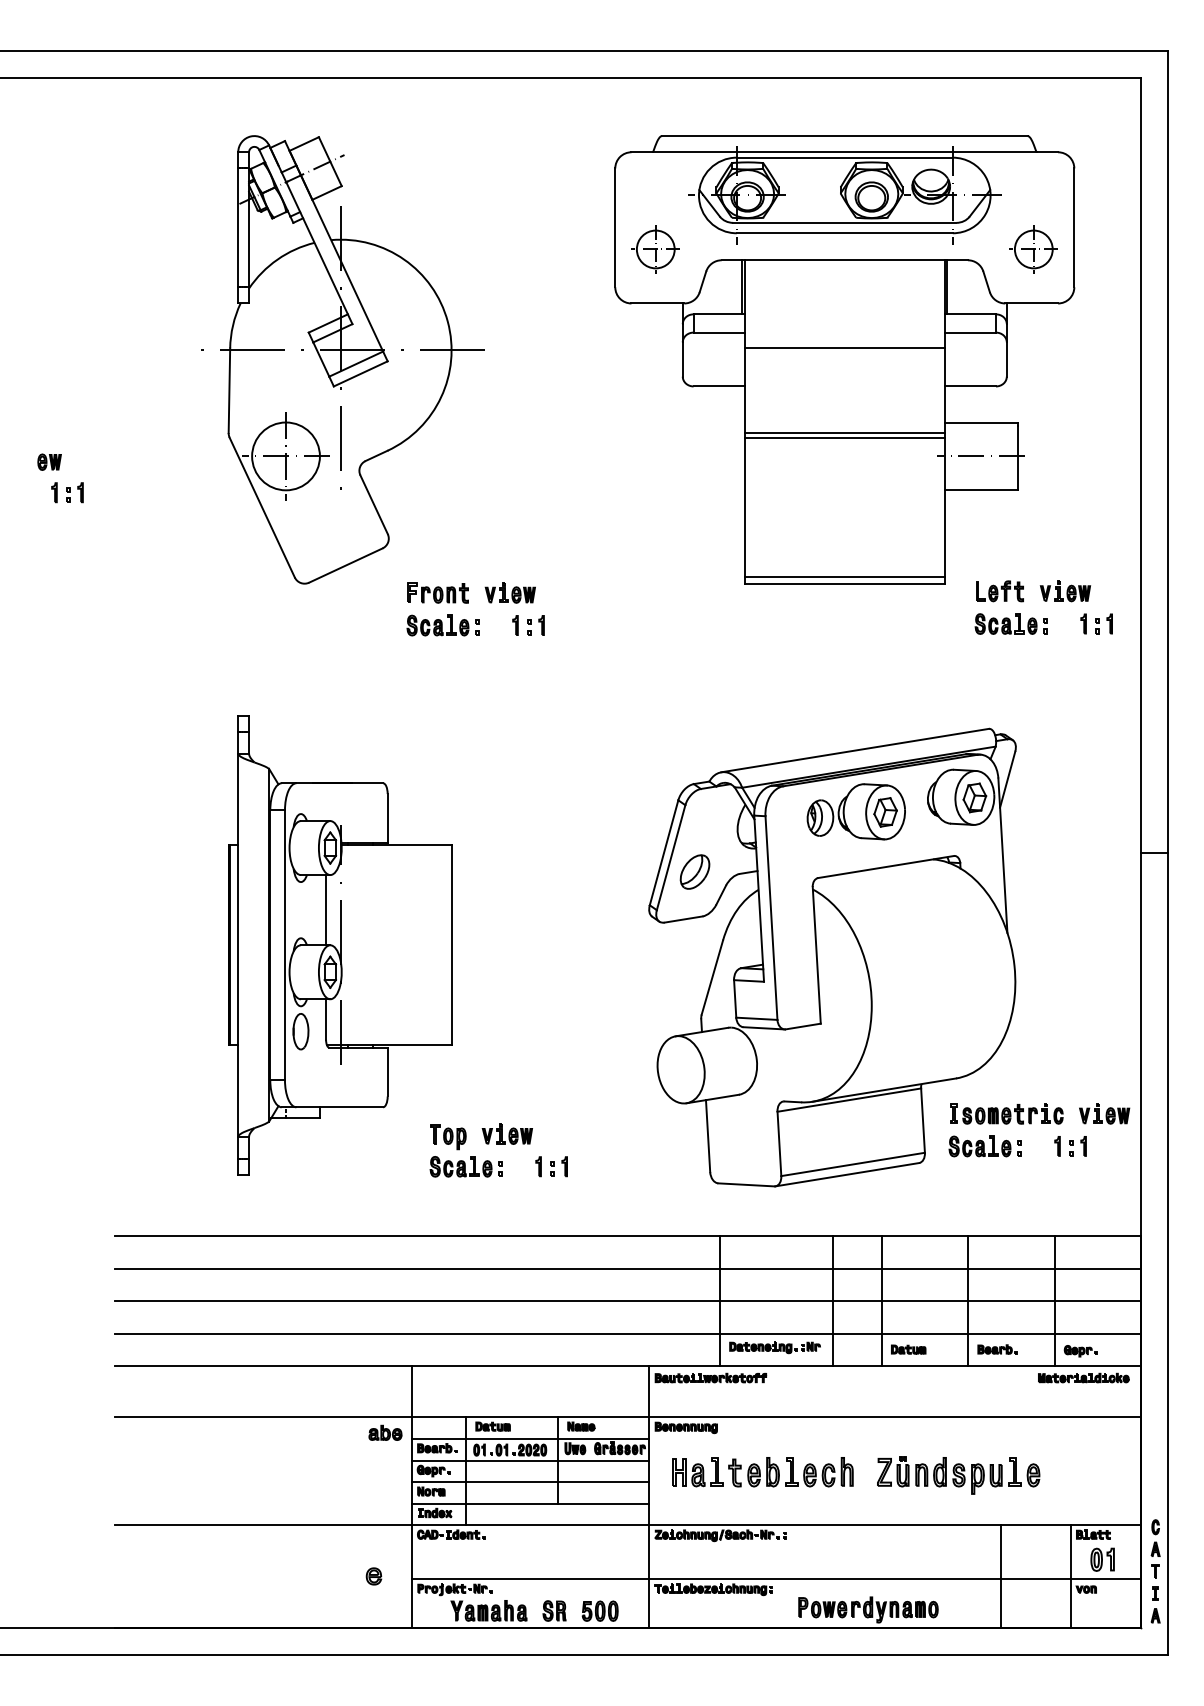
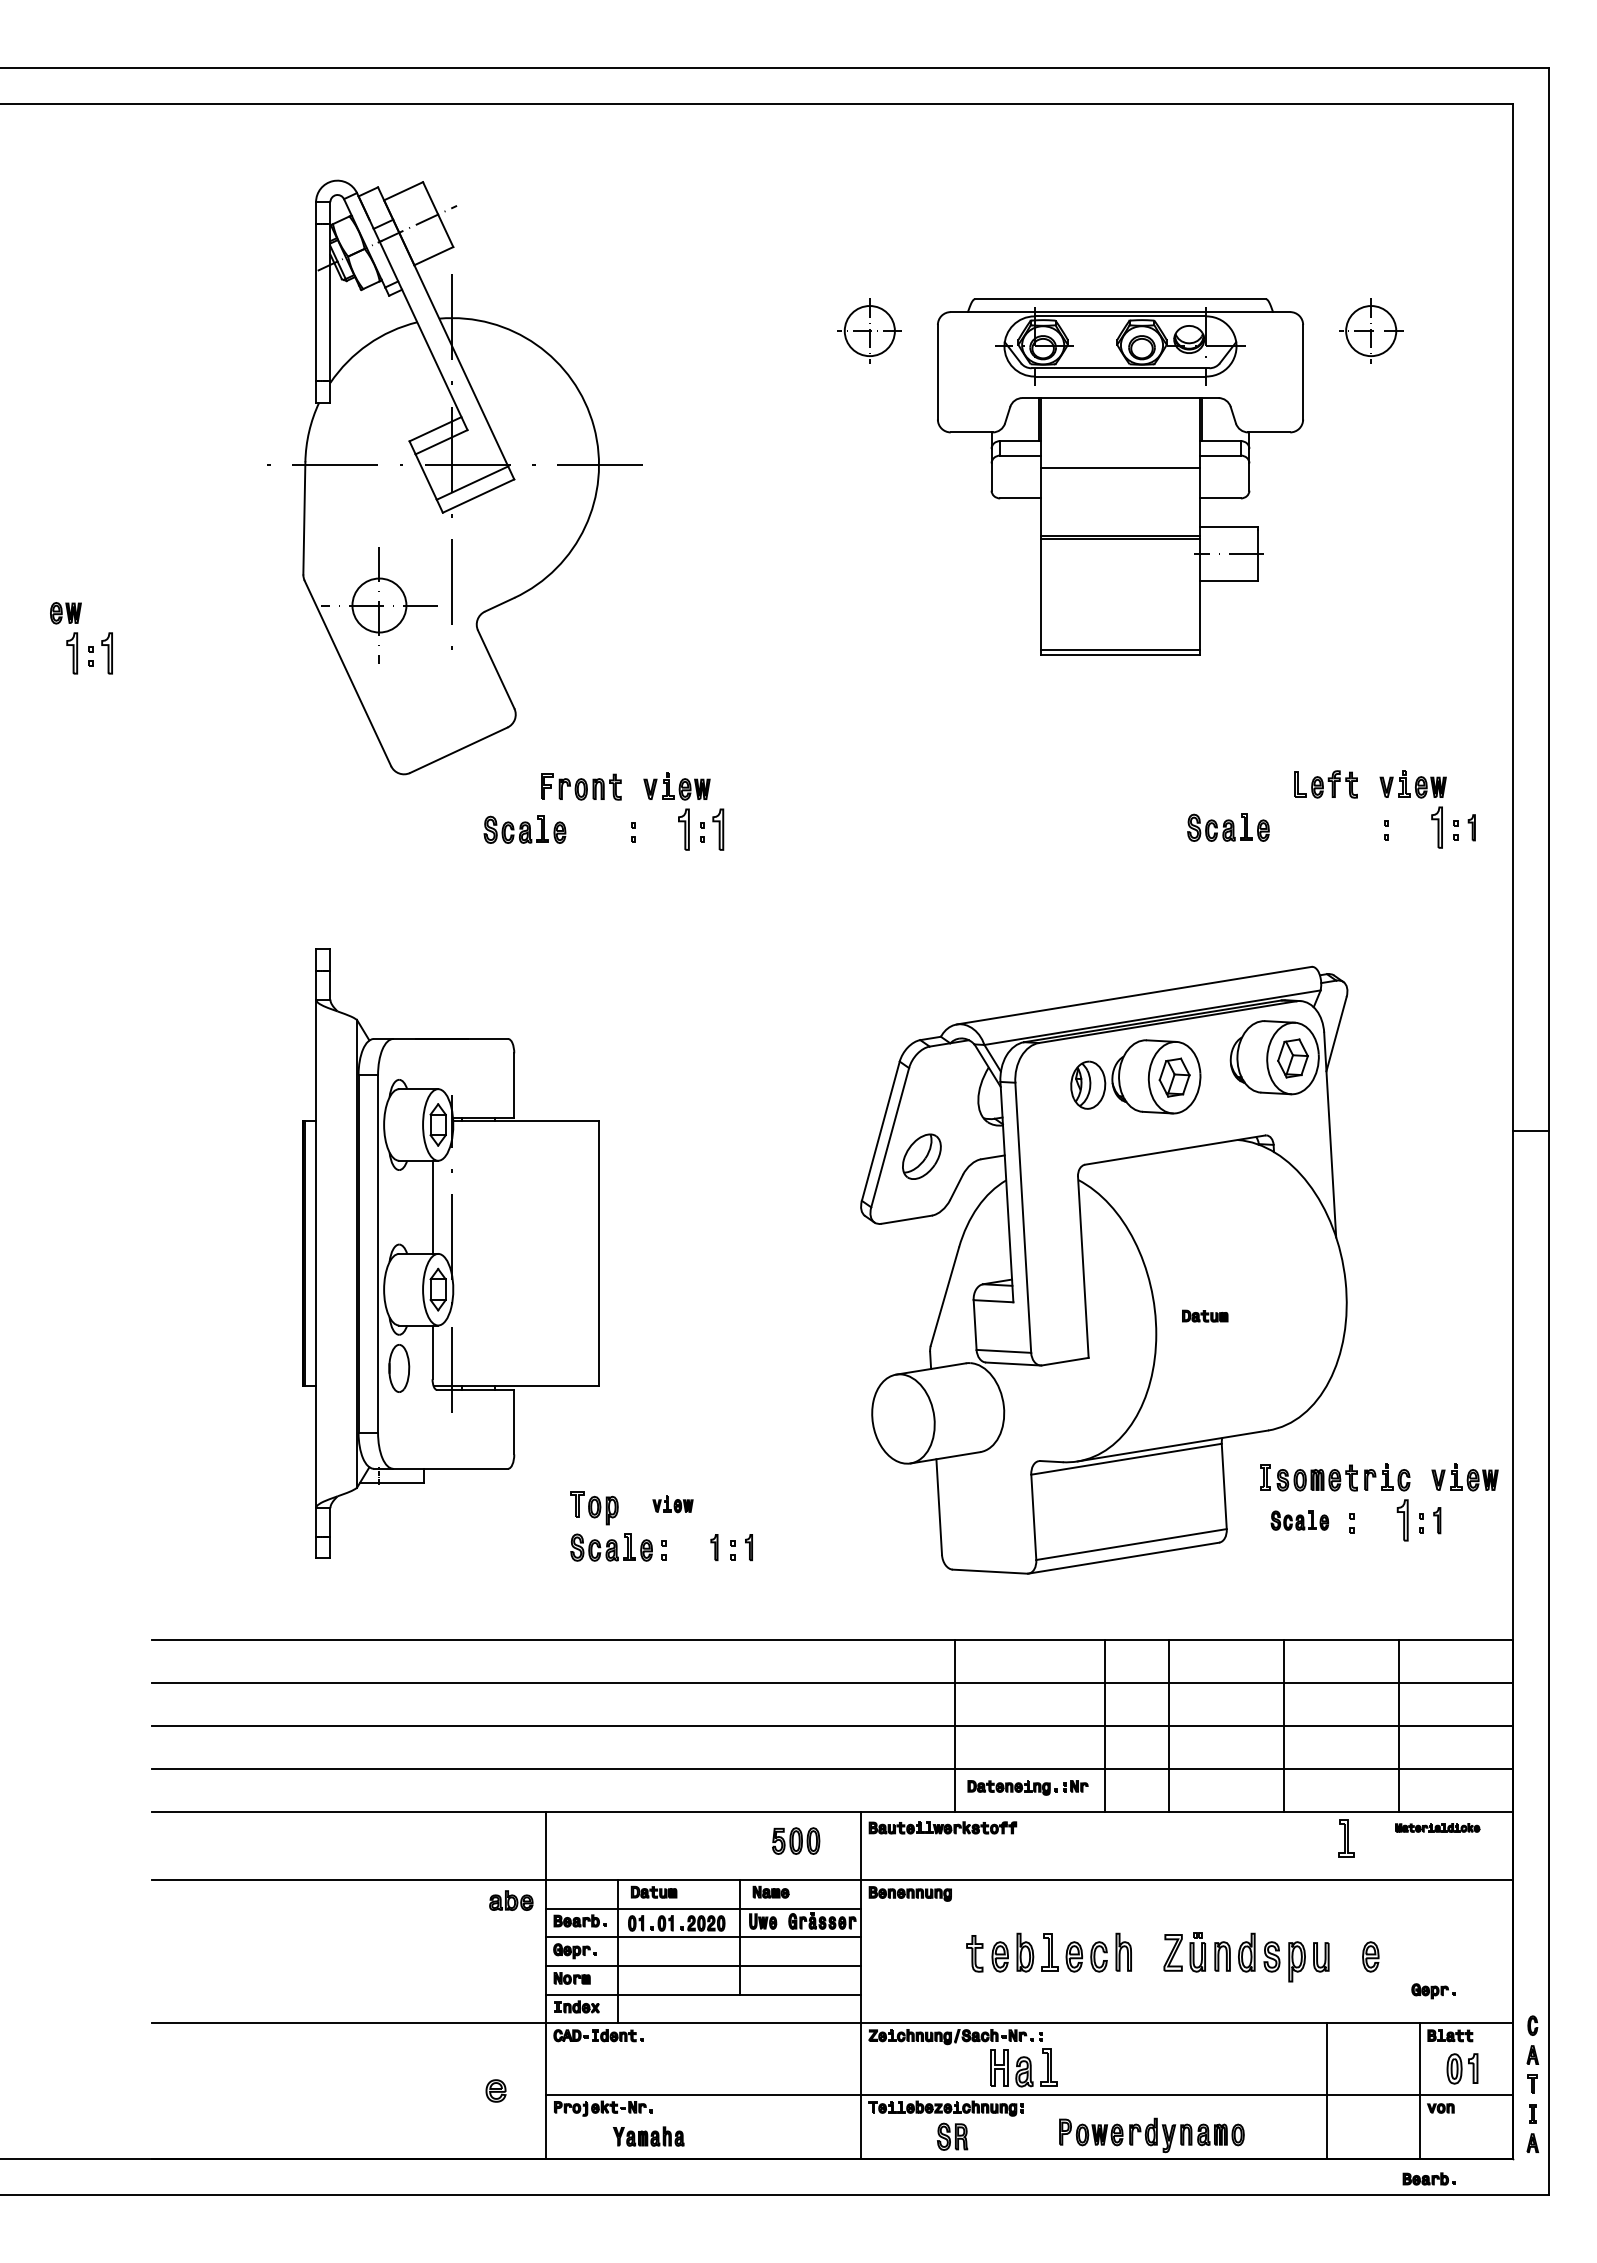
part: (844, 359) -> (1120, 476), size x0.6
circle: (286, 456) -> (379, 605), size x0.6
part: (54, 492) -> (72, 653), size x1.6
part: (80, 492) -> (106, 653), size x1.6
part: (1006, 623) -> (1228, 827), moved
part: (1083, 623) -> (1437, 827), size x1.6
part: (437, 625) -> (524, 829), moved
part: (515, 625) -> (683, 829), size x1.6
part: (541, 625) -> (718, 829), size x1.6
part: (506, 1134) -> (672, 1504), size x0.6
part: (979, 1146) -> (1299, 1520), size x0.7
part: (1057, 1146) -> (1402, 1520), size x1.6
part: (908, 1349) -> (1205, 1315), moved
part: (997, 1349) -> (1428, 2178), moved
part: (1080, 1351) -> (1433, 1991), moved
part: (1083, 1377) -> (1437, 1827), size x0.7
part: (697, 1472) -> (1023, 2067), moved
part: (1015, 1472) -> (1346, 1838), moved
part: (488, 1610) -> (648, 2136), size x0.7
part: (554, 1610) -> (952, 2136), moved
part: (600, 1610) -> (796, 1840), moved

